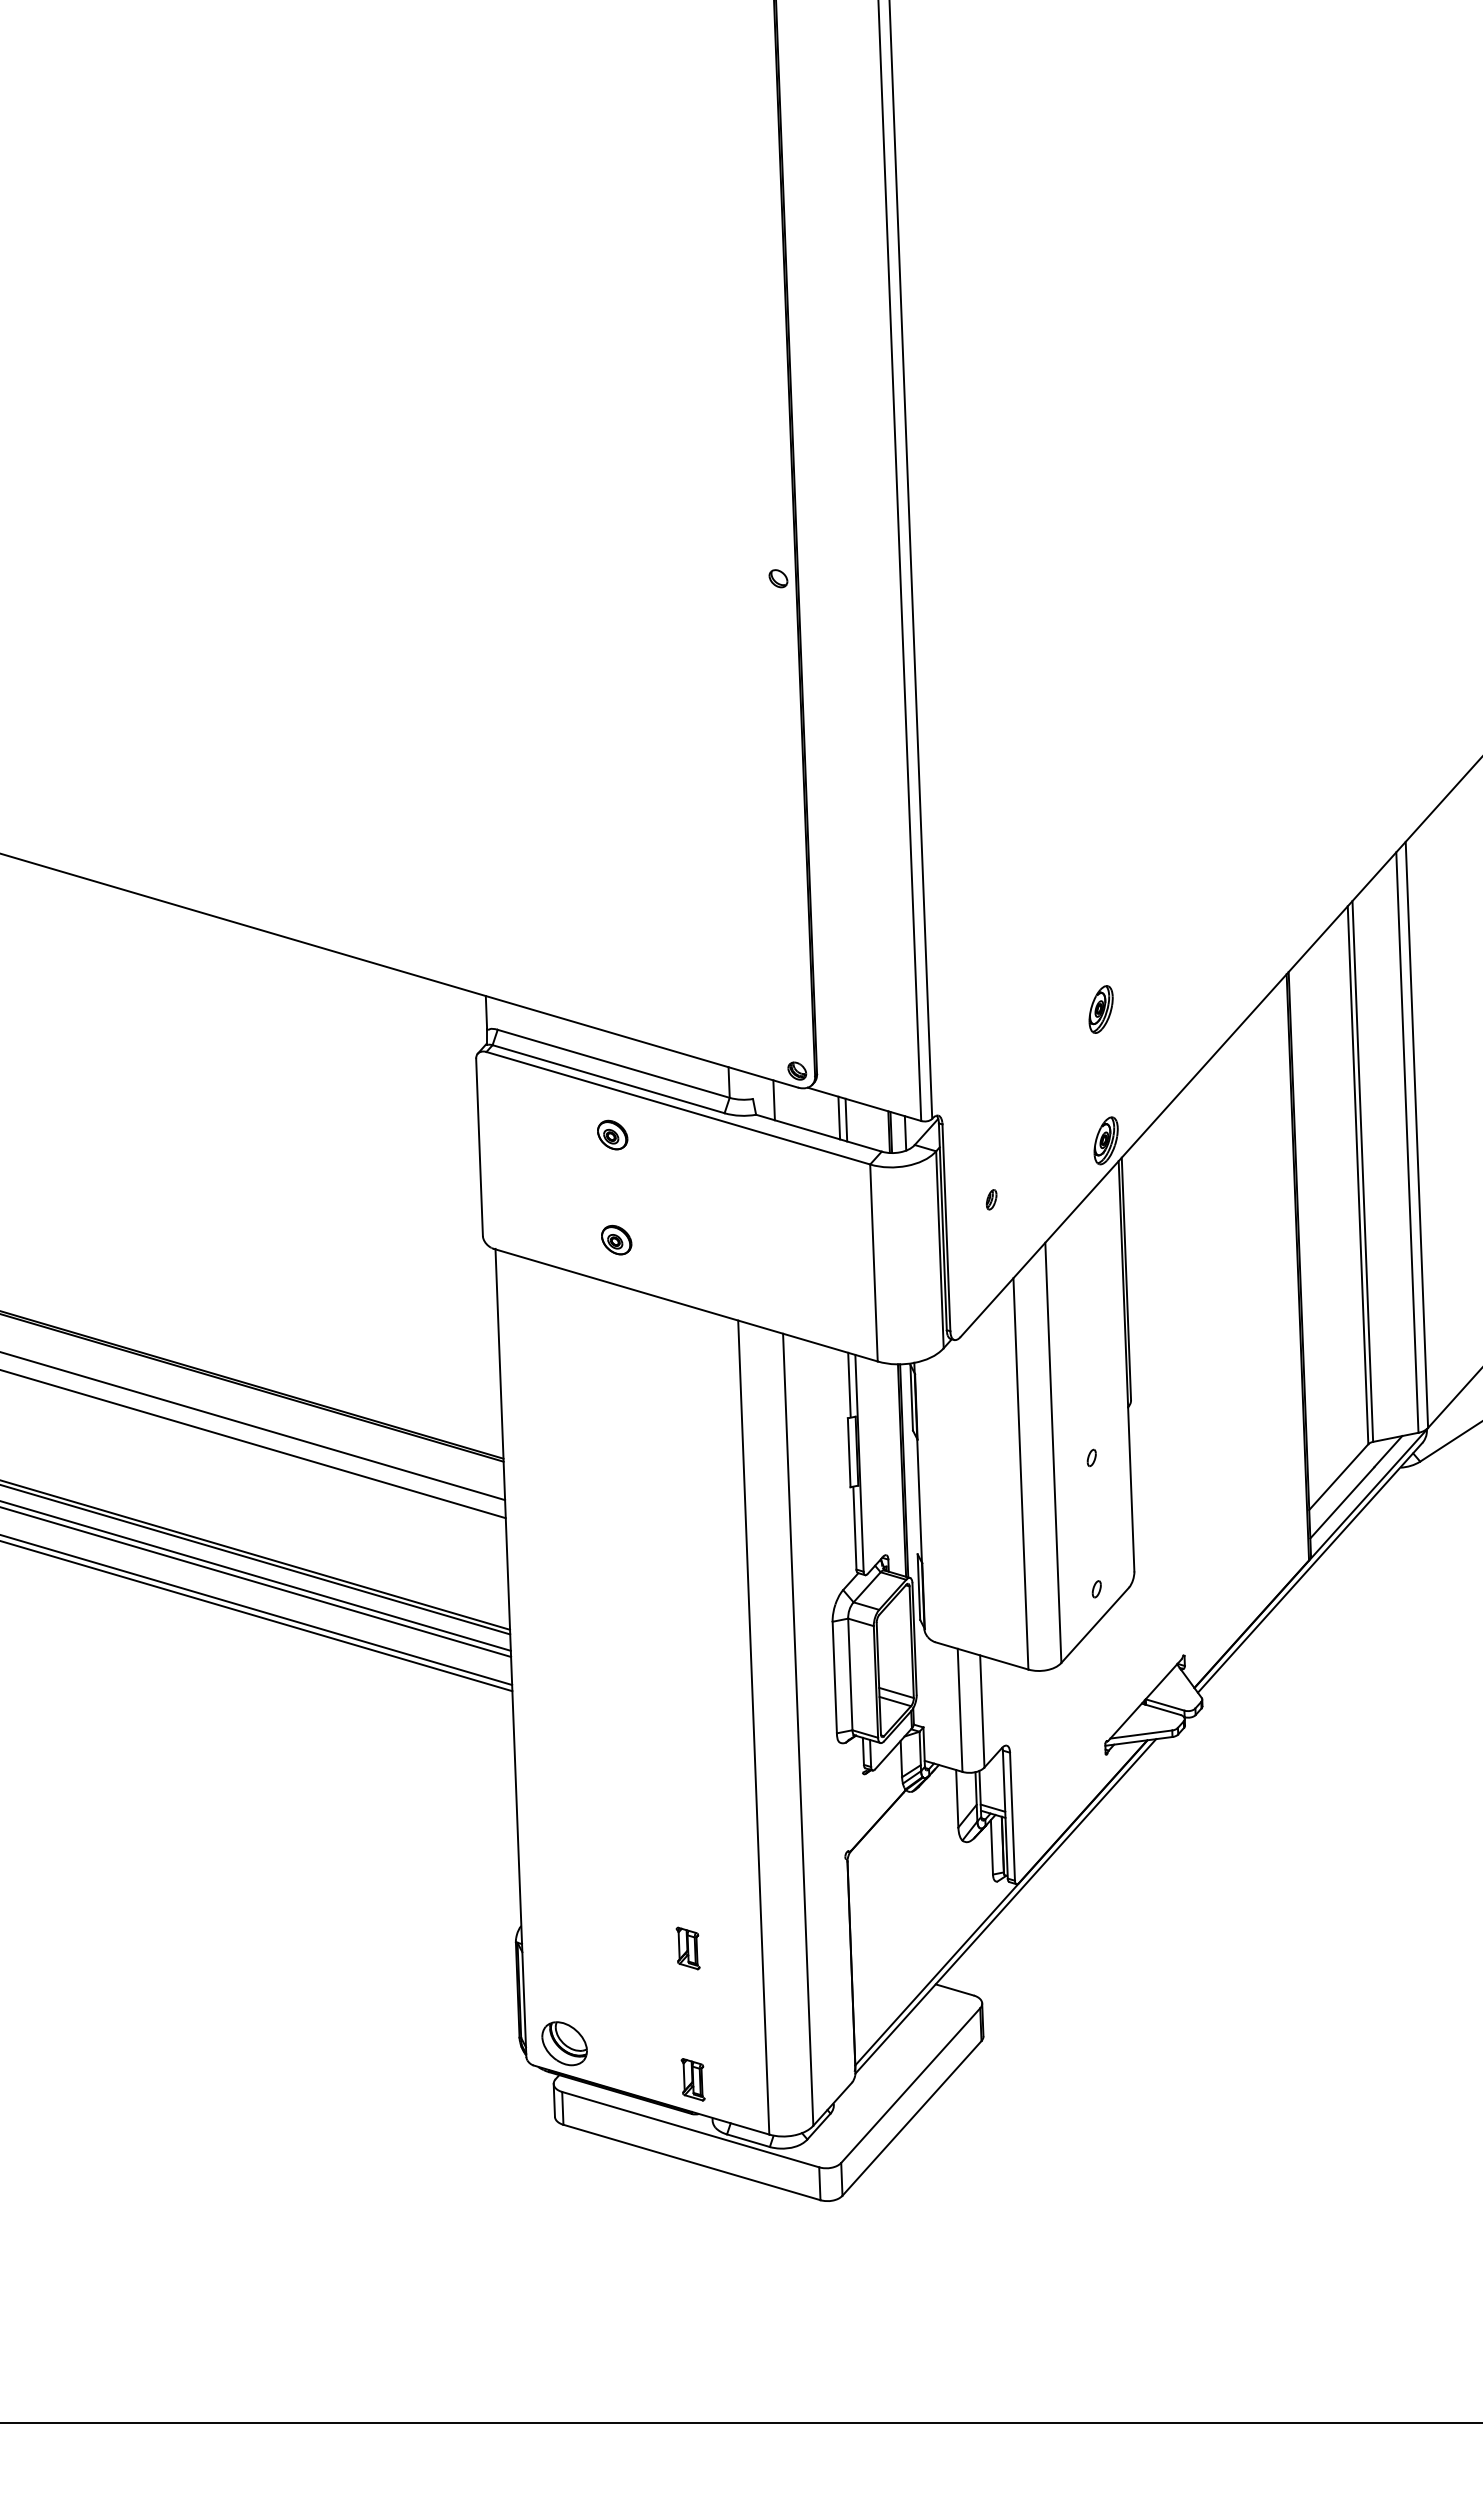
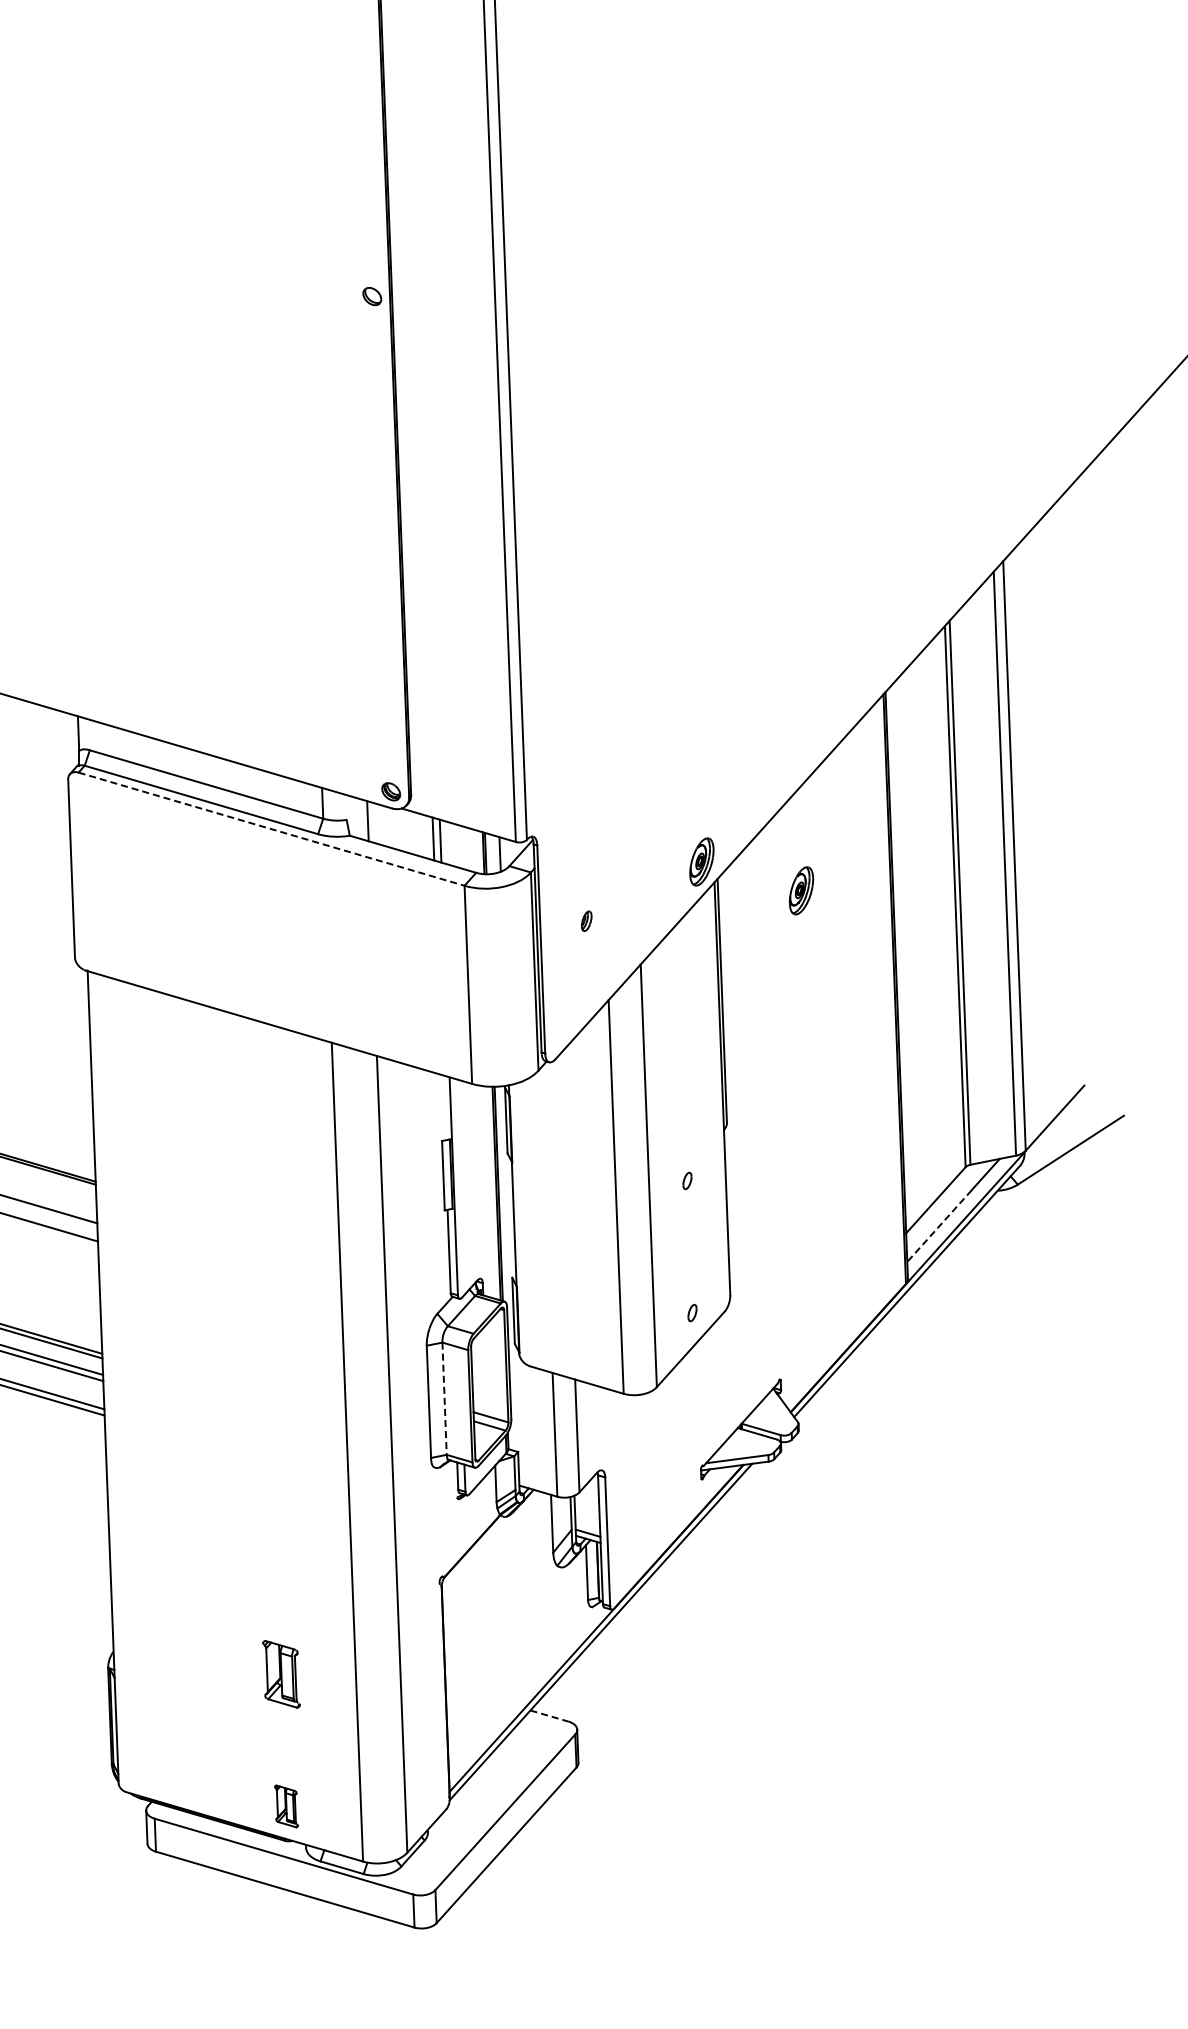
part: (1100, 1009) -> (800, 890), moved
line: (678, 1108) -> (271, 829), solid -> dashed
part: (612, 1134) -> (205, 855), removed
part: (616, 1239) -> (209, 961), removed
line: (849, 1384) -> (443, 1107), removed
line: (1342, 1502) -> (939, 1225), solid -> dashed
line: (850, 1674) -> (444, 1398), solid -> dashed
part: (687, 1948) -> (280, 1674), size x1.6
line: (954, 1989) -> (549, 1715), solid -> dashed
part: (564, 2043) -> (157, 1769), removed

